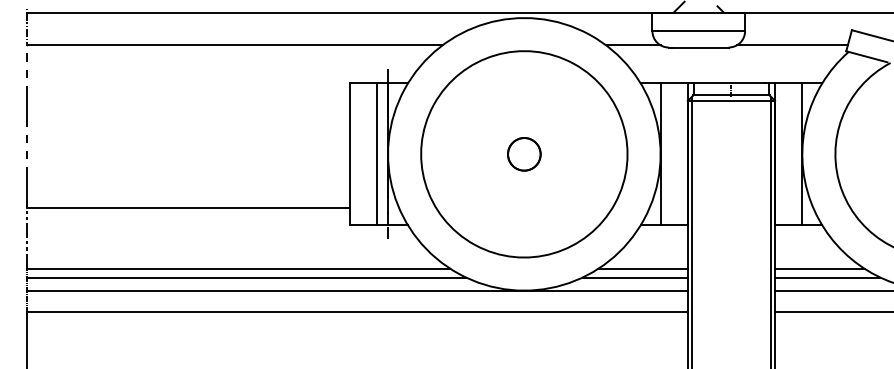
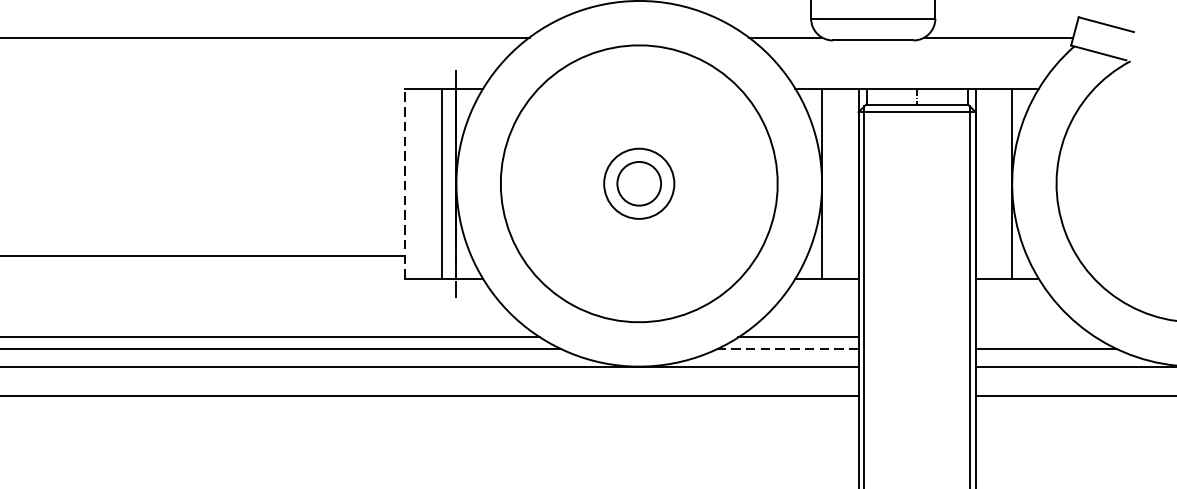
line: (349, 154) -> (404, 184), solid -> dashed
circle: (523, 154) -> (638, 184), size x1.6
line: (819, 268) -> (1035, 336), removed
line: (635, 277) -> (788, 349), solid -> dashed

